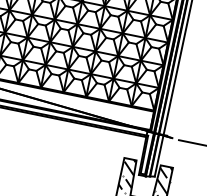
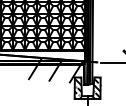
hatch: (90, 137) -> (55, 70), added

